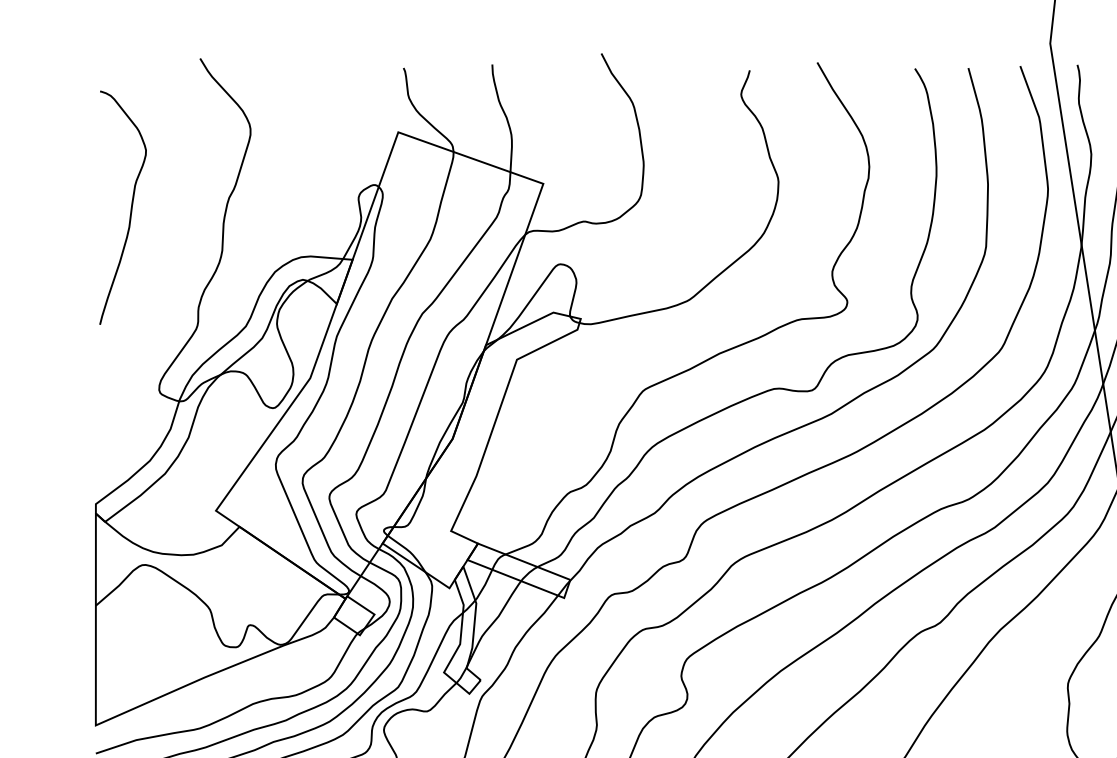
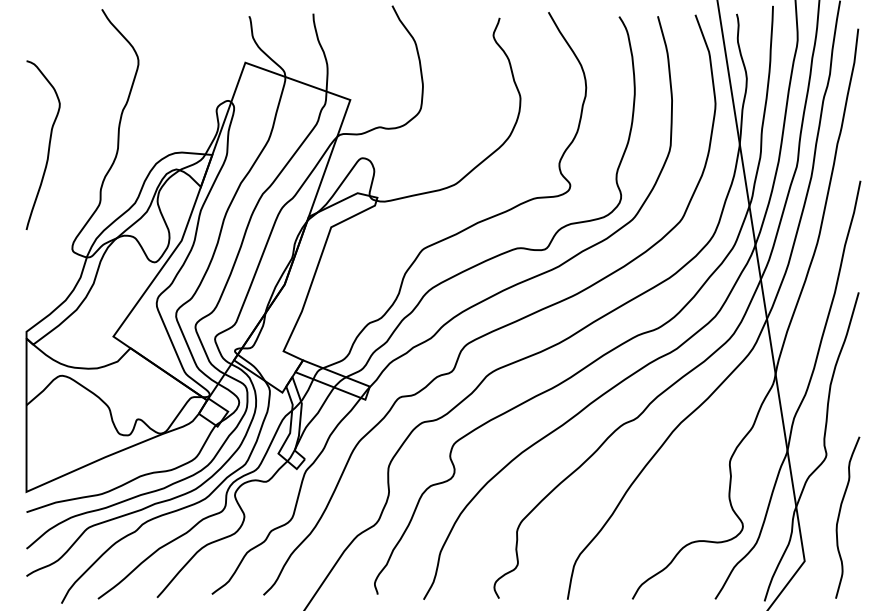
curve: (130, 206) -> (48, 144), moved

